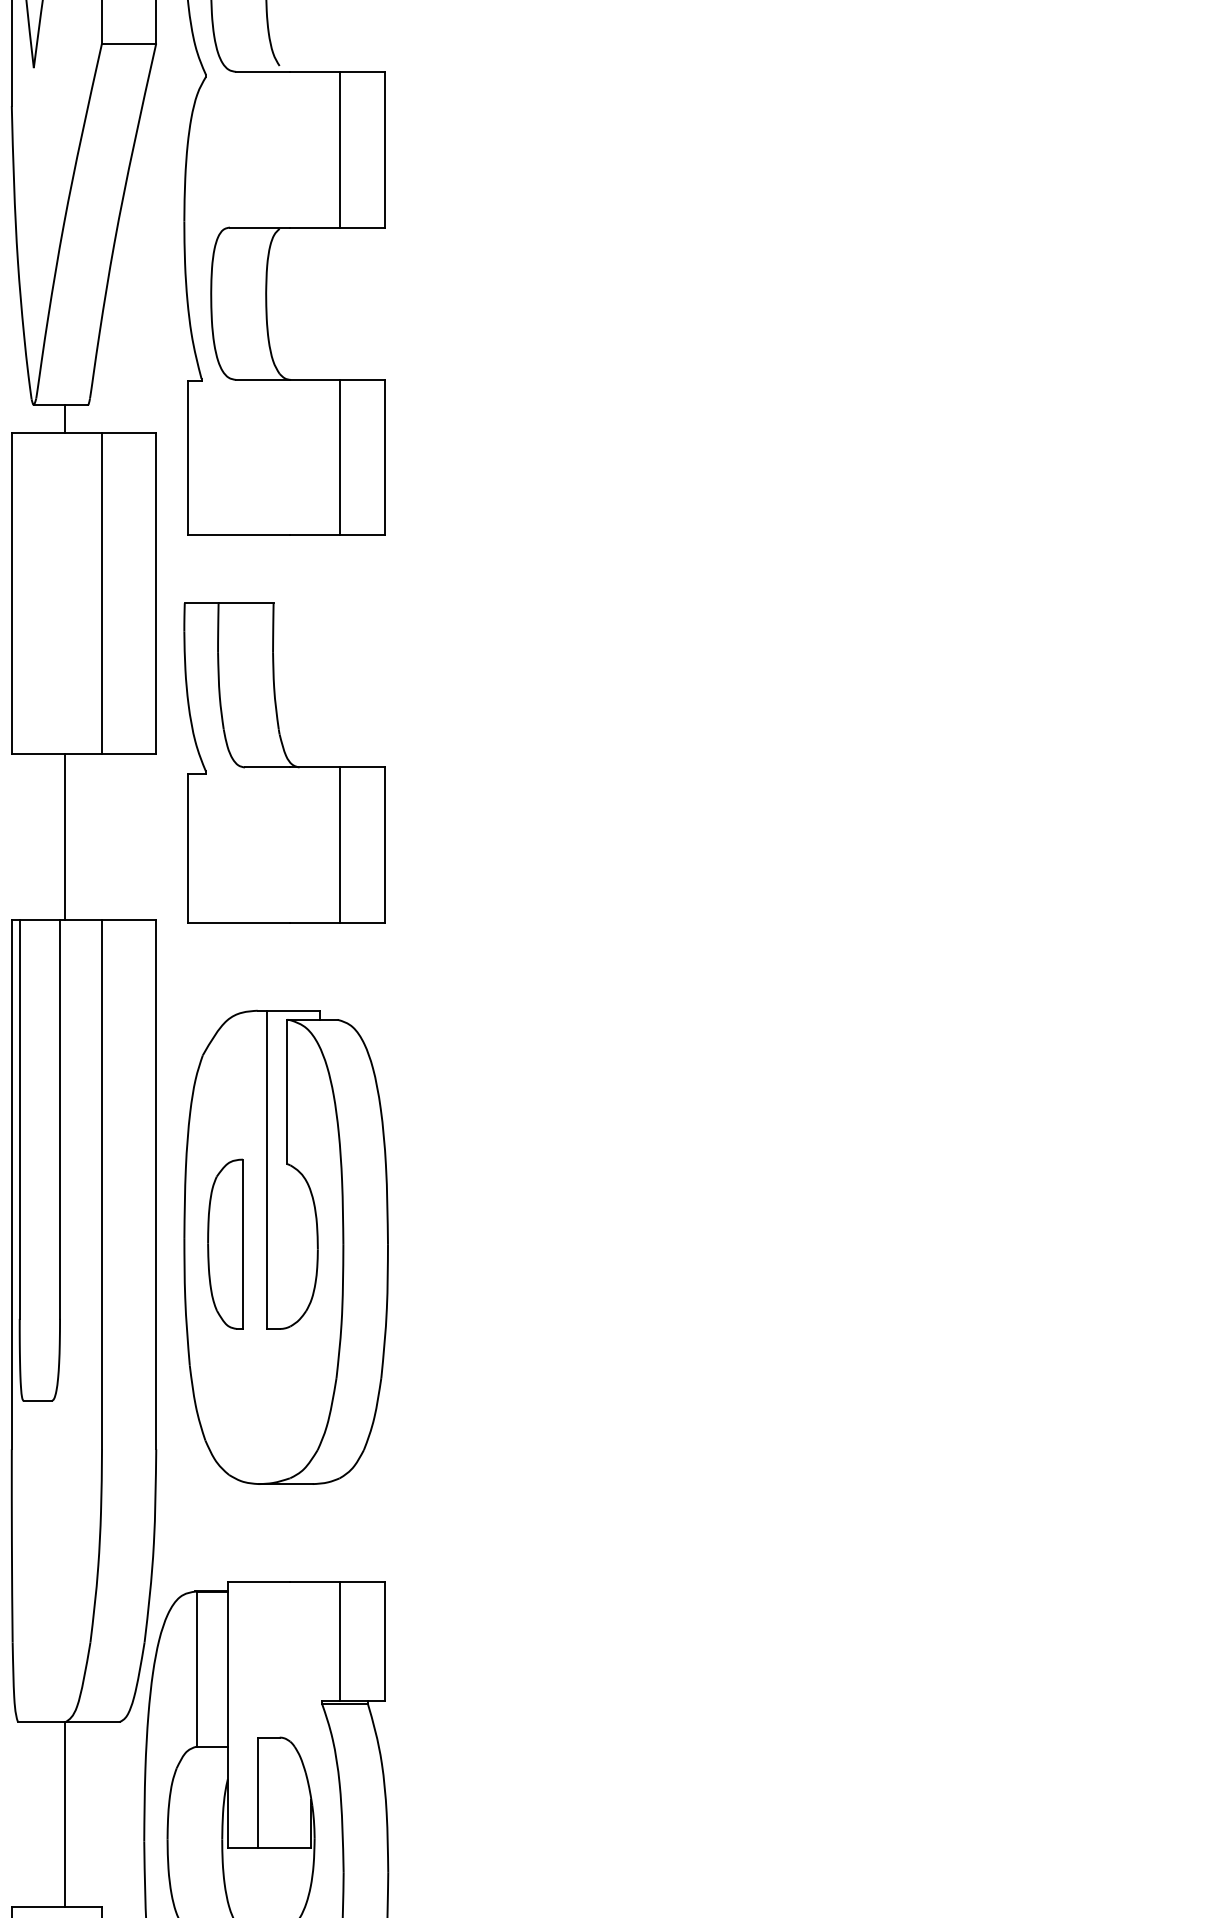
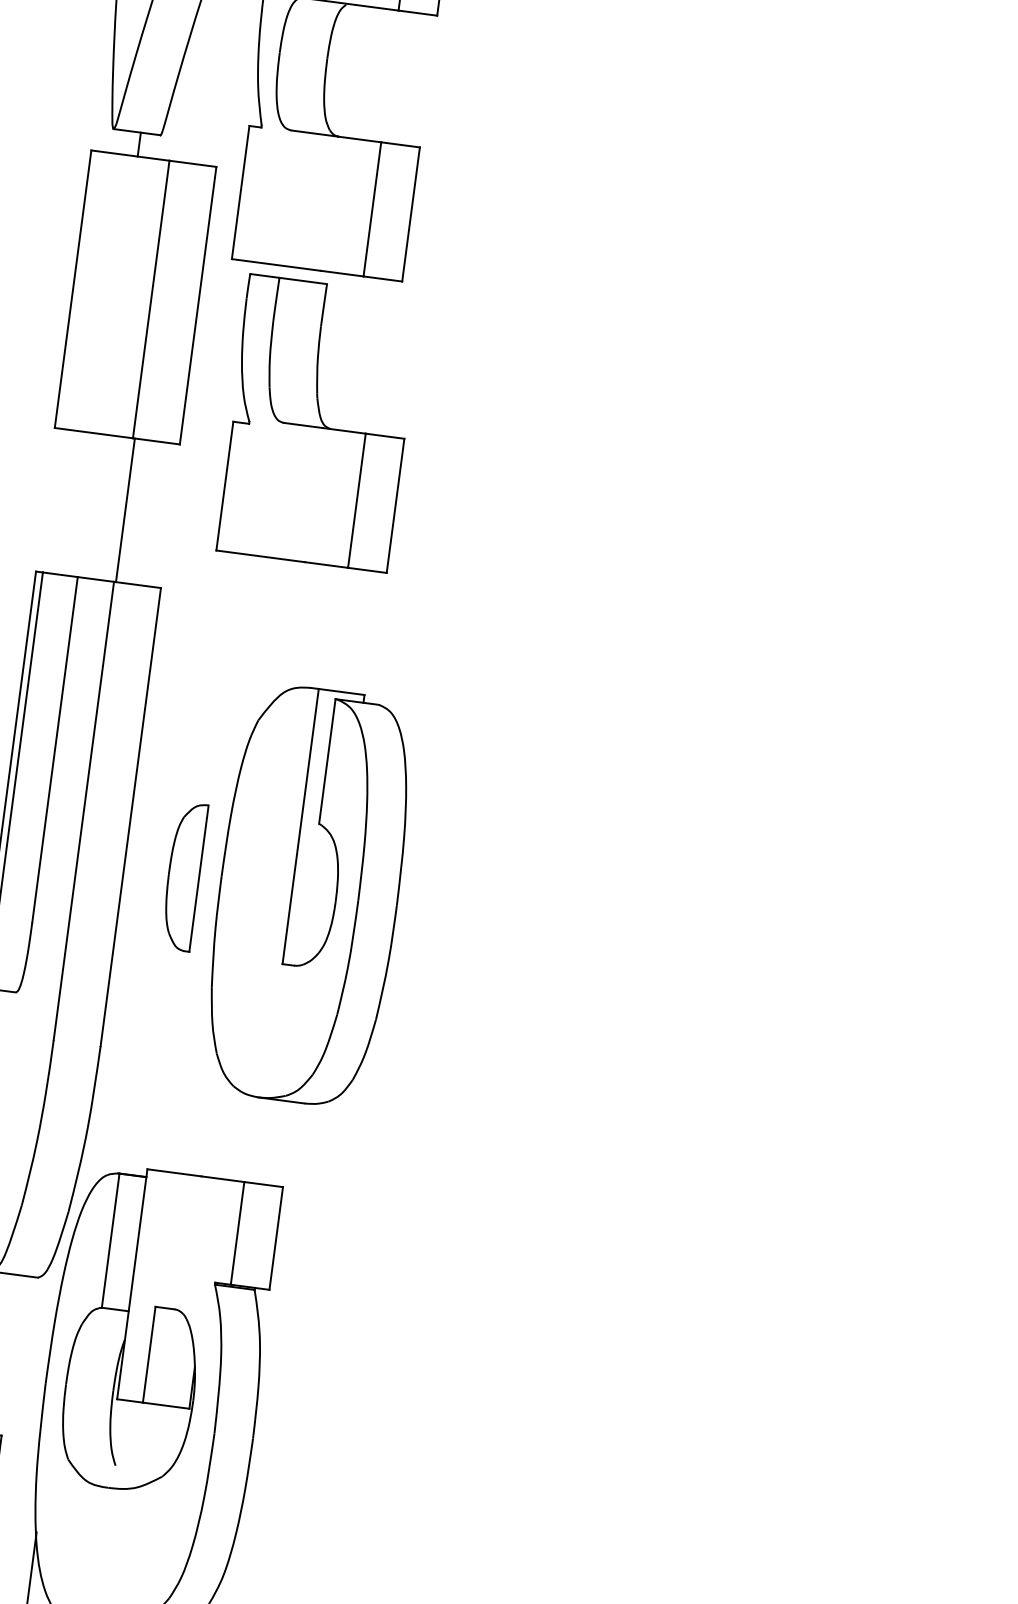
part: (284, 762) -> (318, 423), moved
line: (65, 836) -> (125, 510), moved
part: (285, 1246) -> (308, 894), moved

